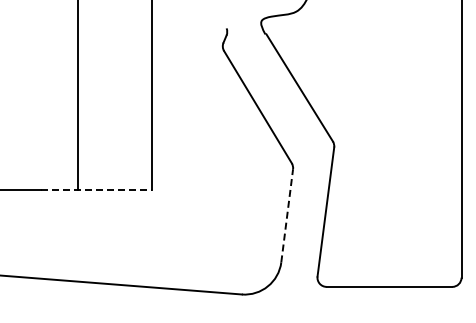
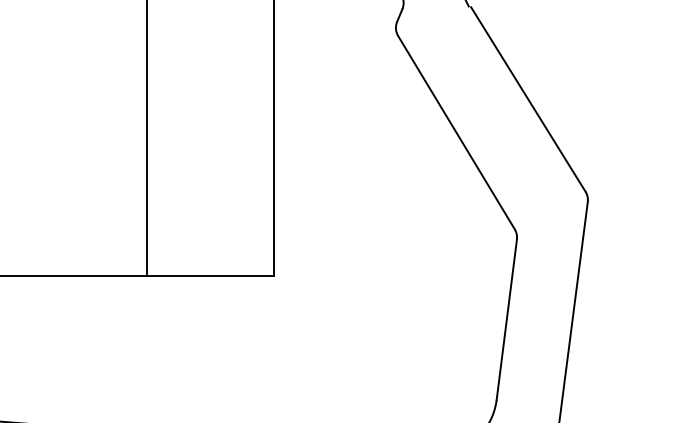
line: (96, 190) -> (178, 276), dashed -> solid
line: (287, 215) -> (507, 319), dashed -> solid

